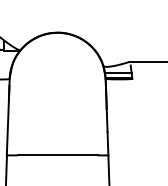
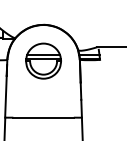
part: (57, 80) -> (43, 61), added

